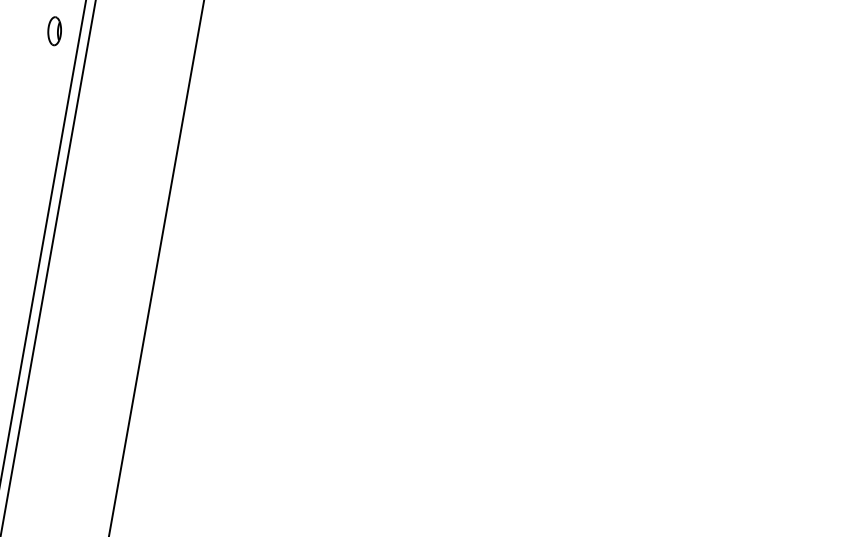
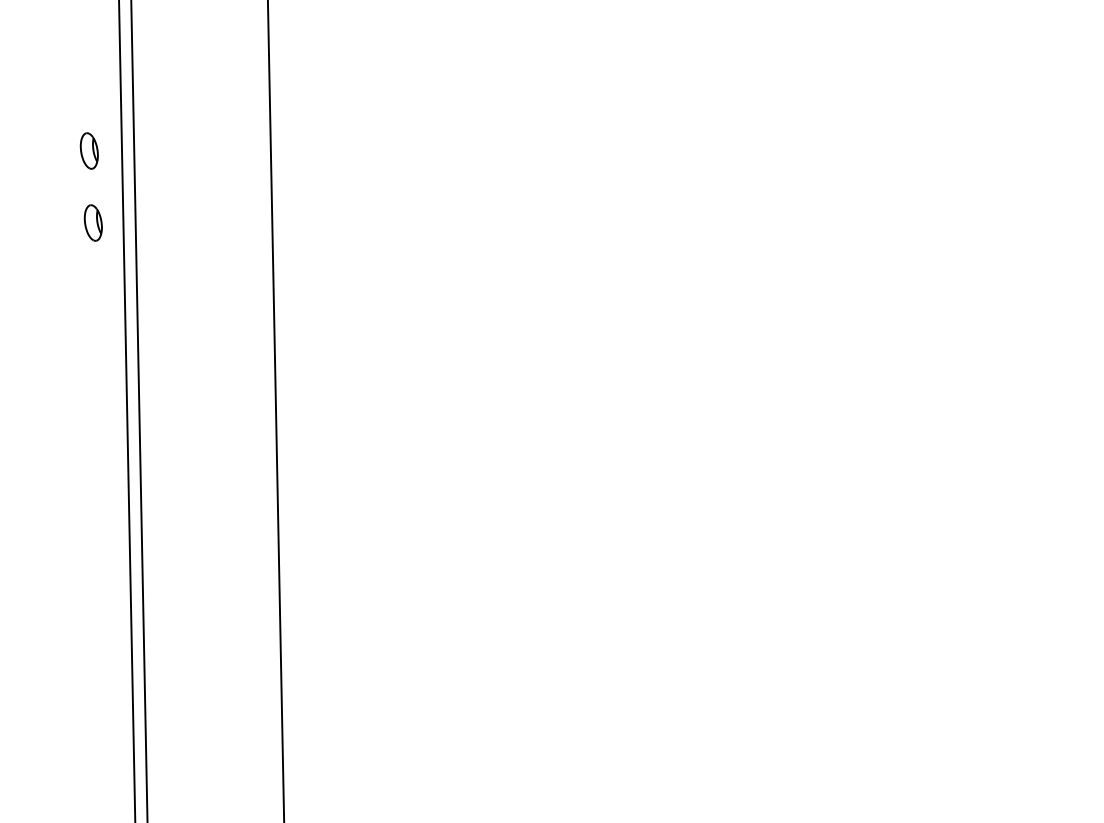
part: (46, 86) -> (92, 222), added

